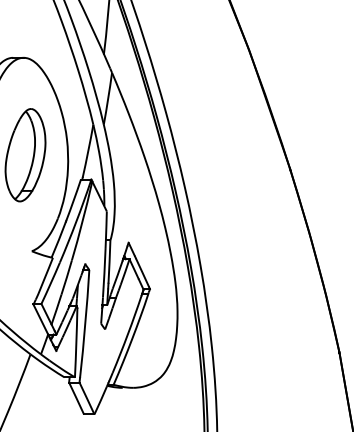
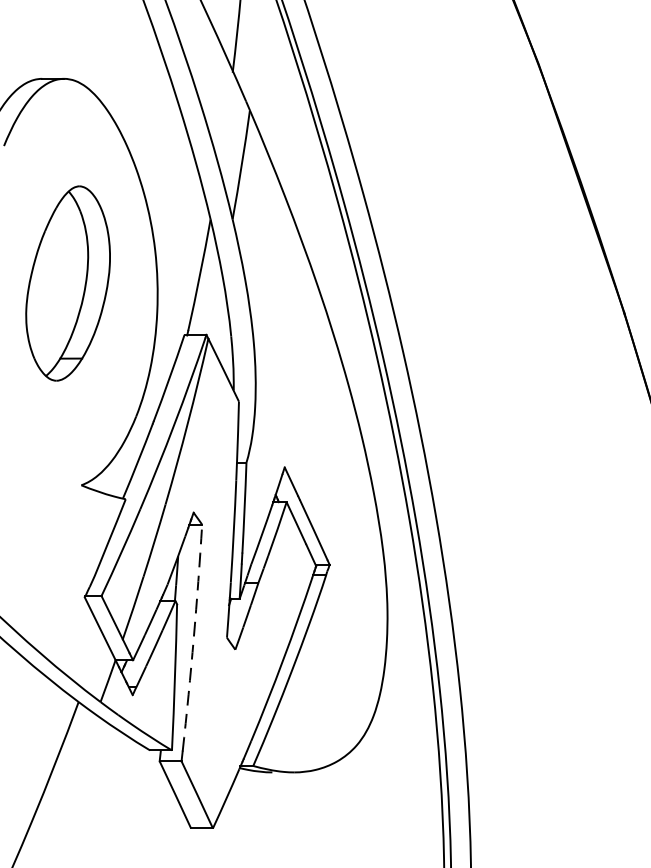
arc: (85, 323) -> (194, 637), solid -> dashed

